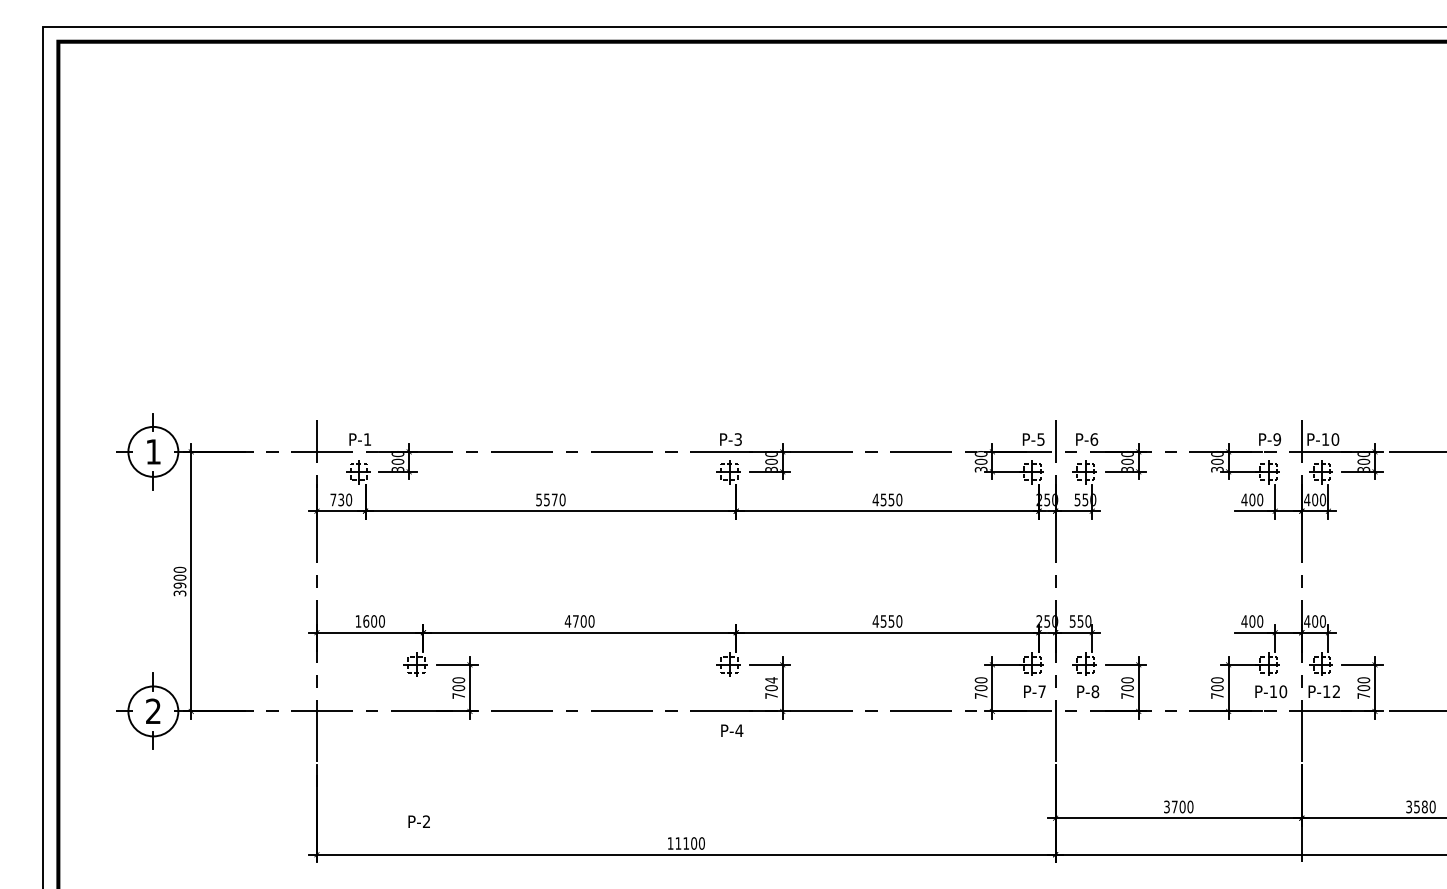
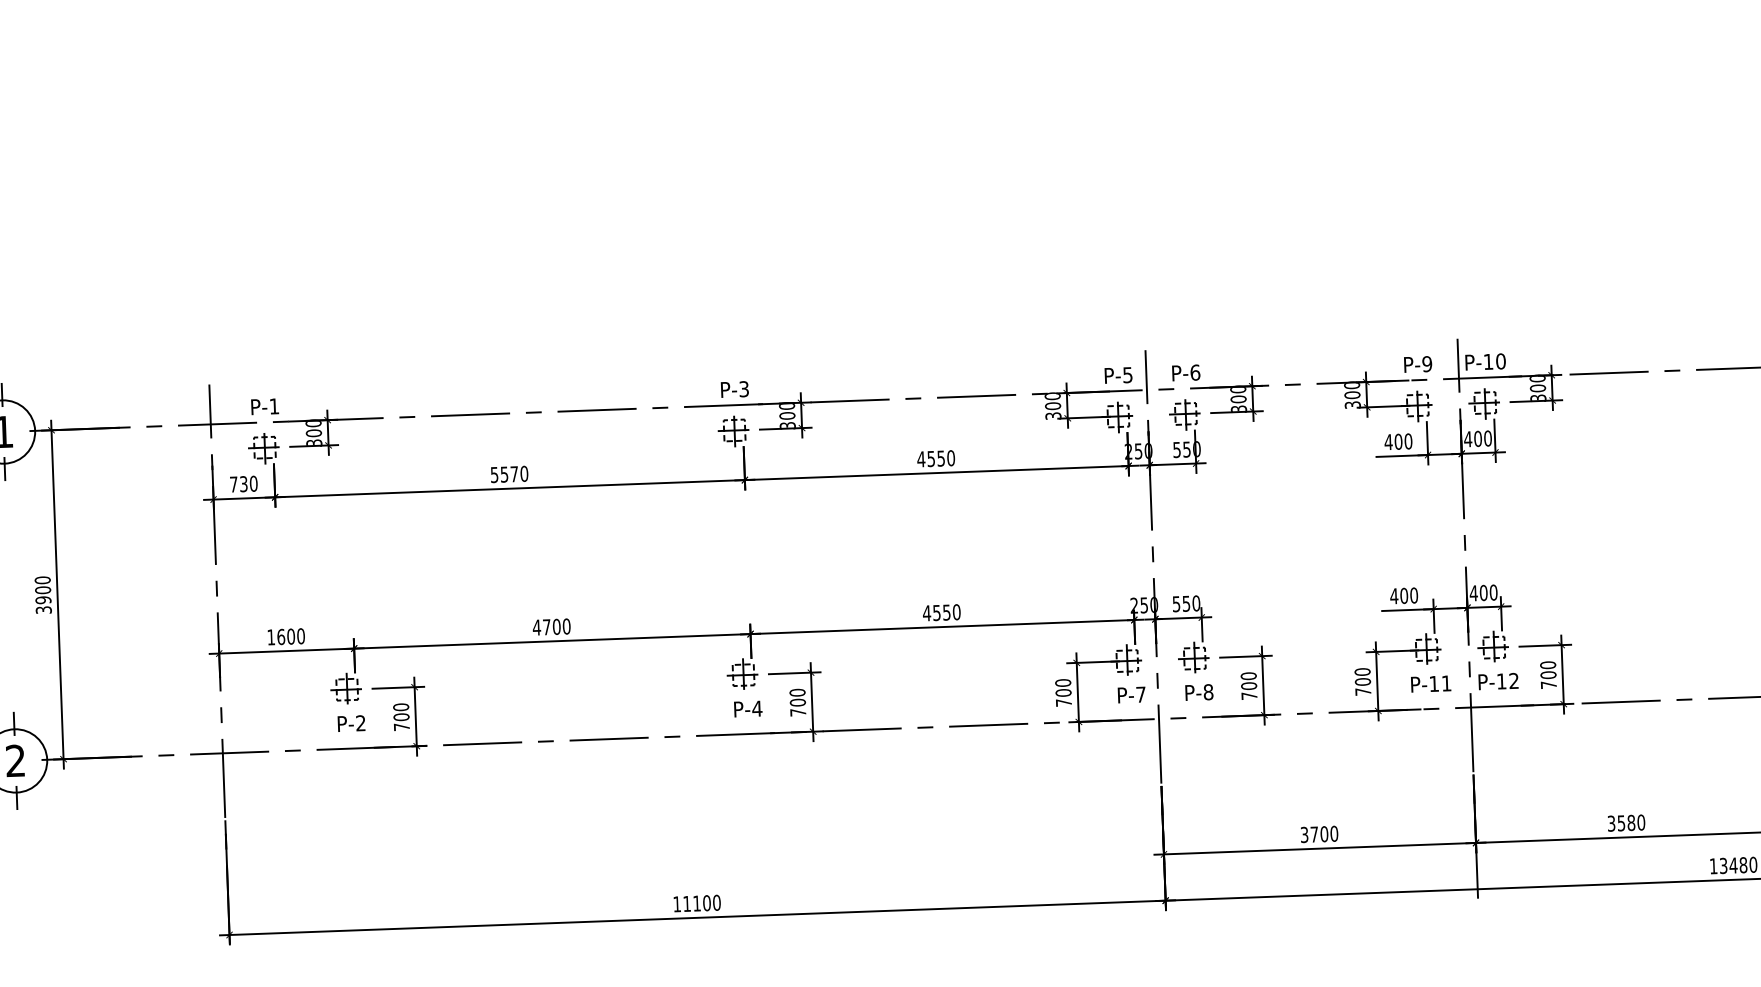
text: (771, 680) -> (797, 693), 704 -> 700
text: (1283, 691) -> (1446, 683), P-10 -> P-11
text: (732, 730) -> (748, 708), moved
text: (418, 821) -> (350, 723), moved

